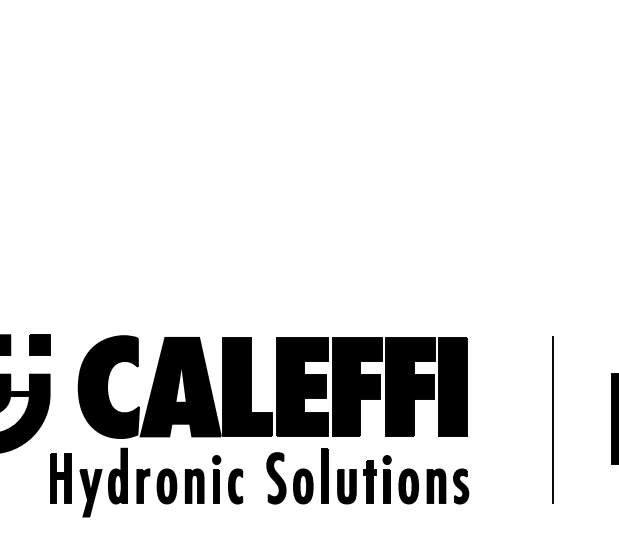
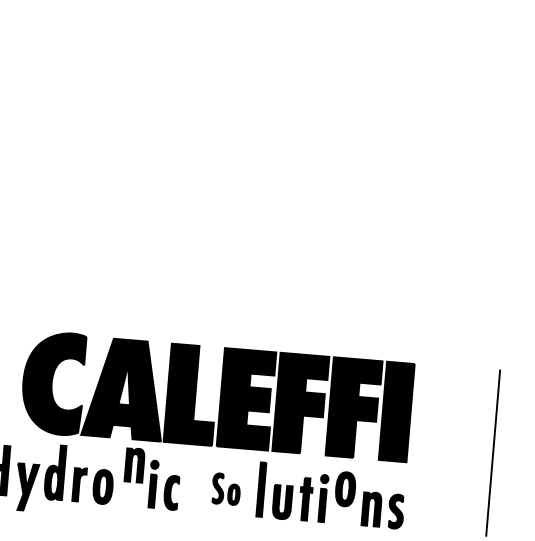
part: (289, 478) -> (225, 489), size x0.6
part: (194, 485) -> (134, 464), moved
part: (408, 486) -> (345, 489), moved

